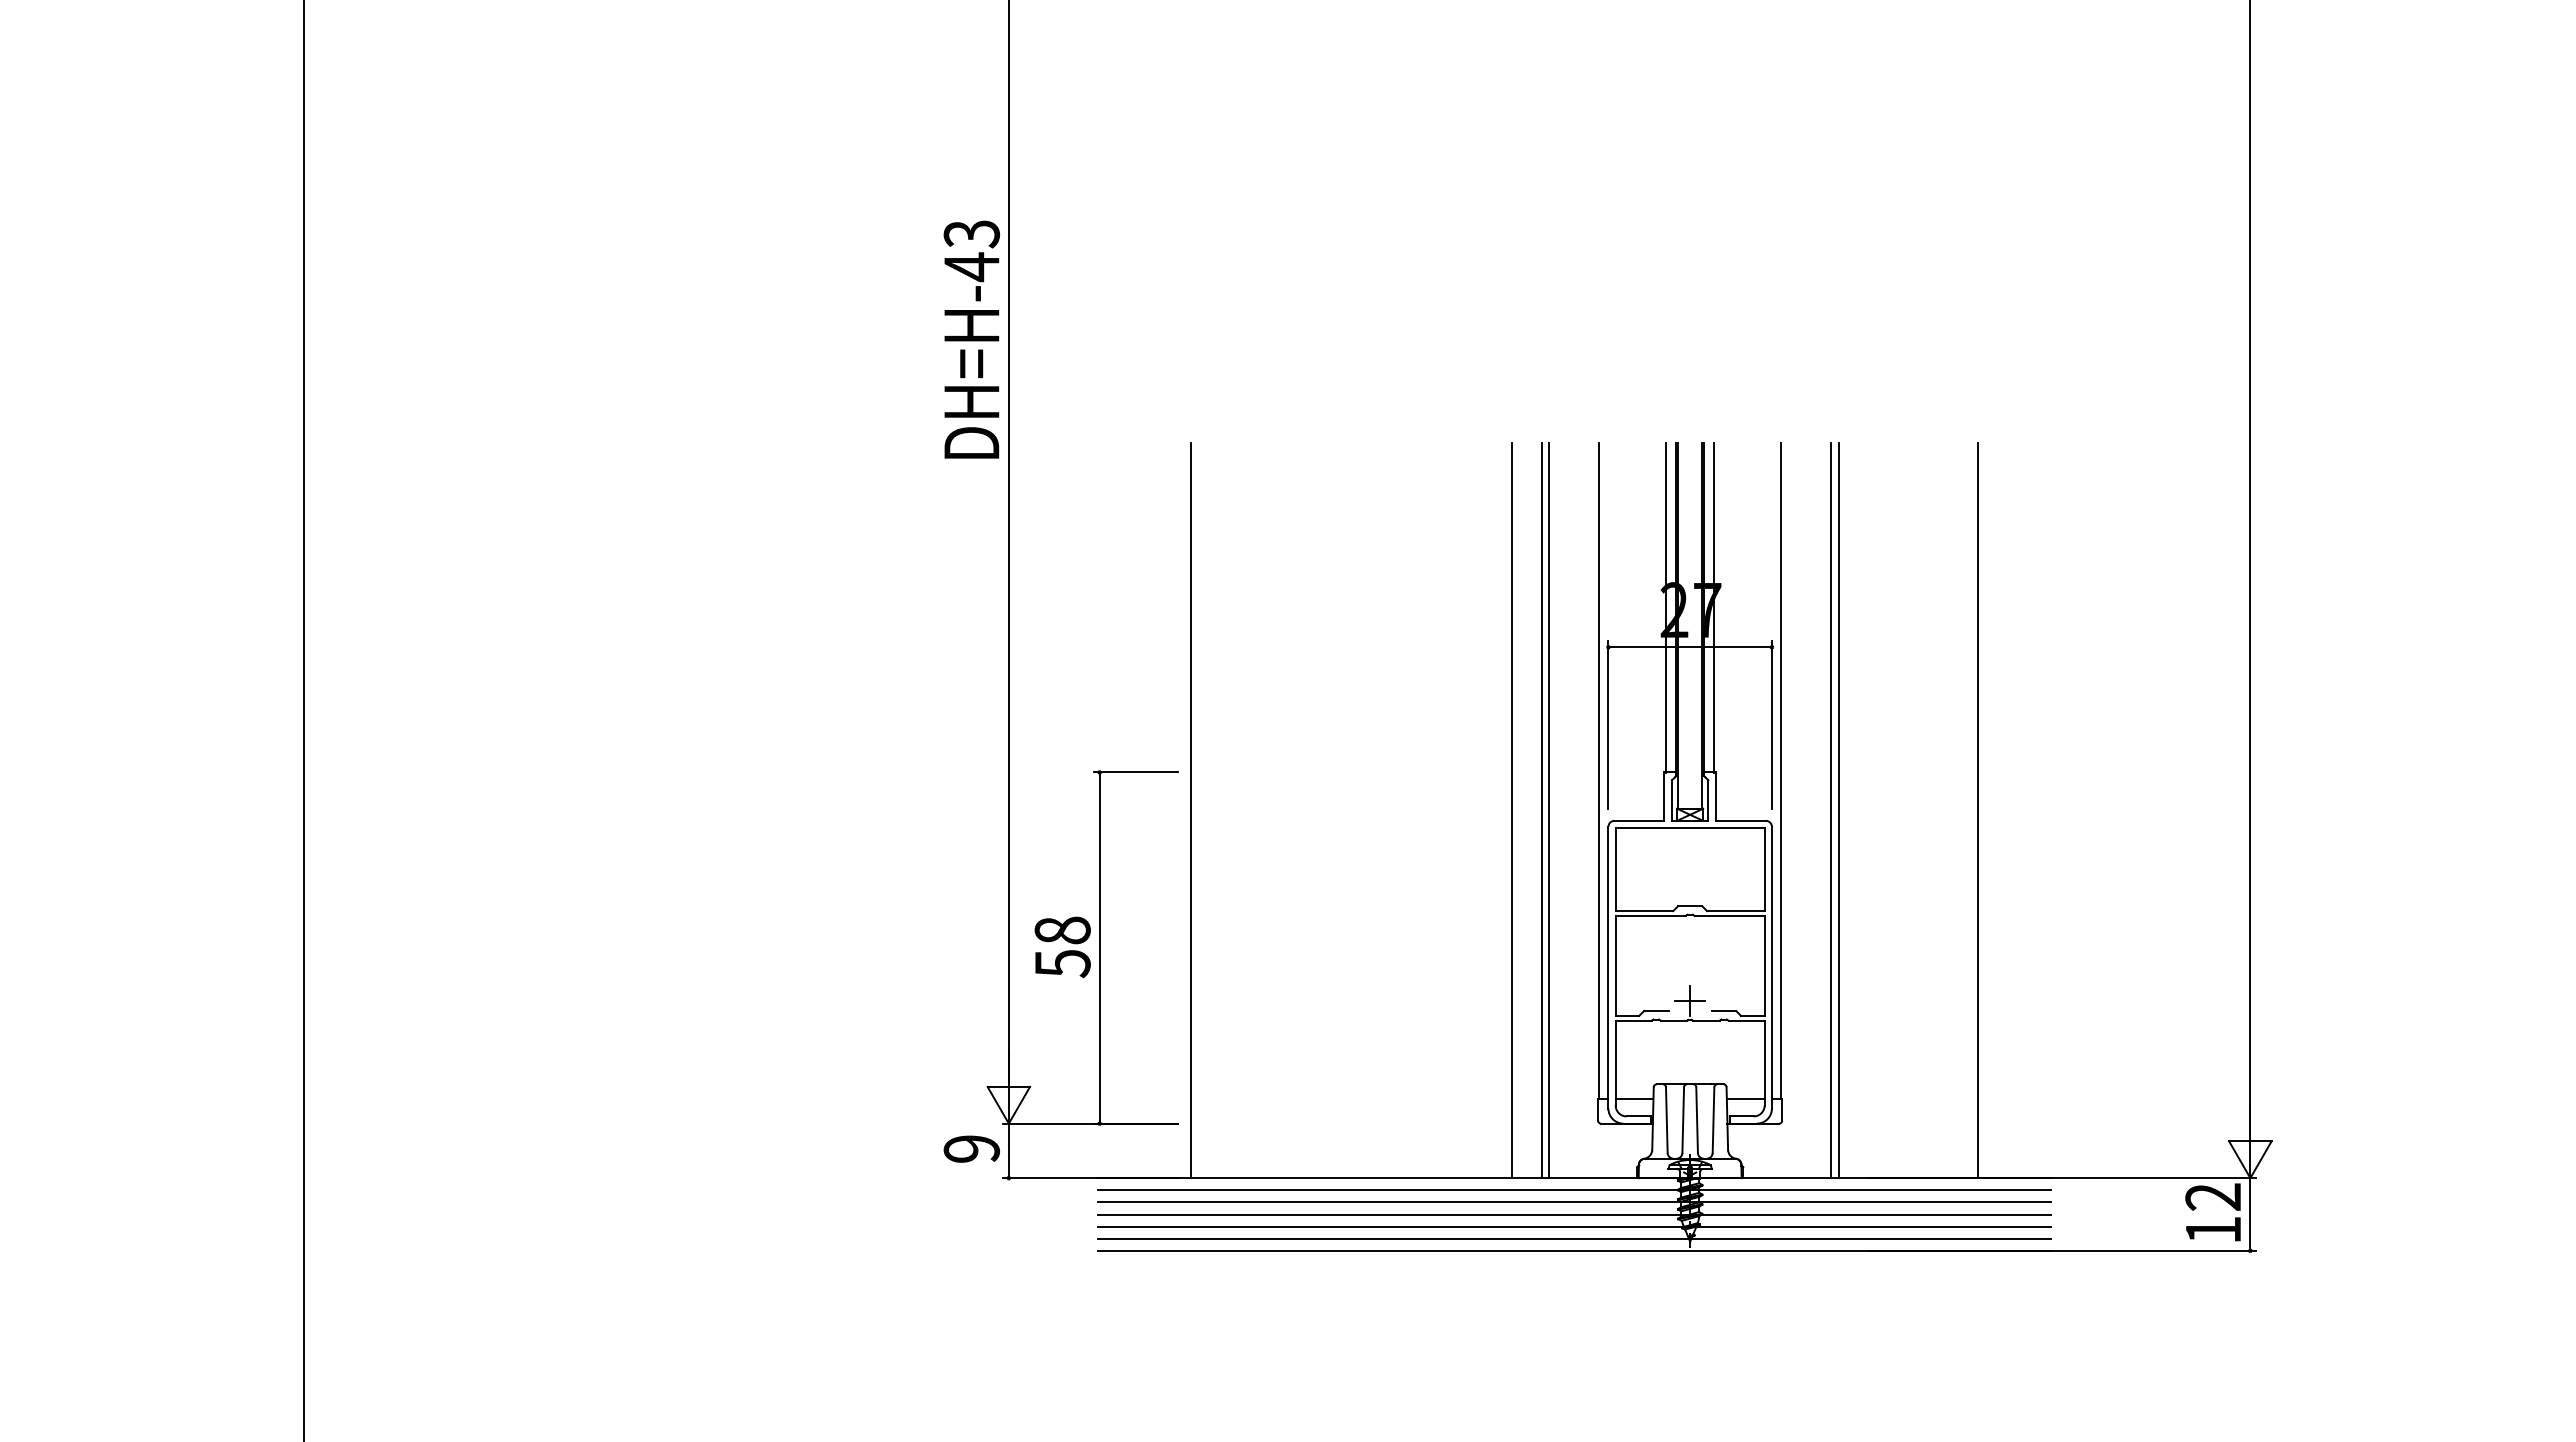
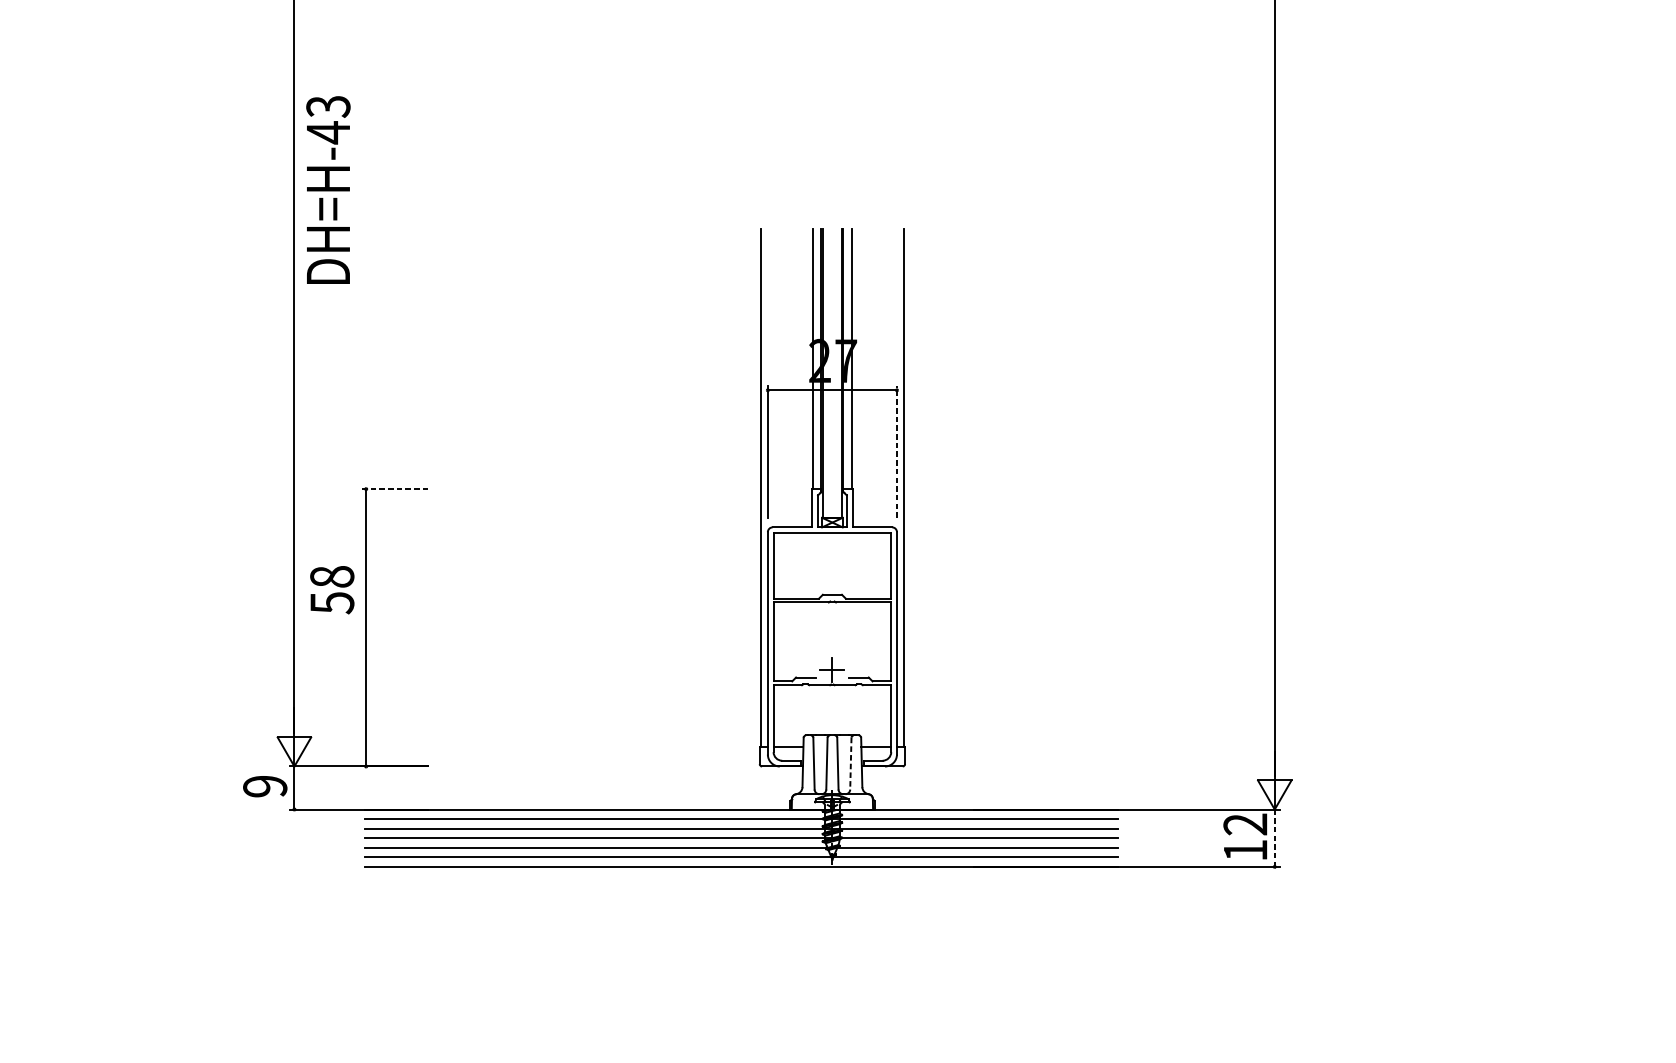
text: (971, 339) -> (328, 189), moved
line: (1771, 724) -> (896, 451), solid -> dashed
line: (1135, 772) -> (394, 489), solid -> dashed
line: (1190, 810) -> (437, 519), removed
line: (1511, 810) -> (691, 519), removed
line: (1541, 810) -> (715, 519), removed
line: (1549, 810) -> (721, 519), removed
line: (1831, 810) -> (944, 519), removed
line: (1838, 810) -> (949, 519), removed
line: (1977, 810) -> (1059, 519), removed
text: (1062, 947) -> (332, 590), moved
line: (1713, 1120) -> (850, 763), solid -> dashed
line: (2250, 1215) -> (1274, 838), solid -> dashed

